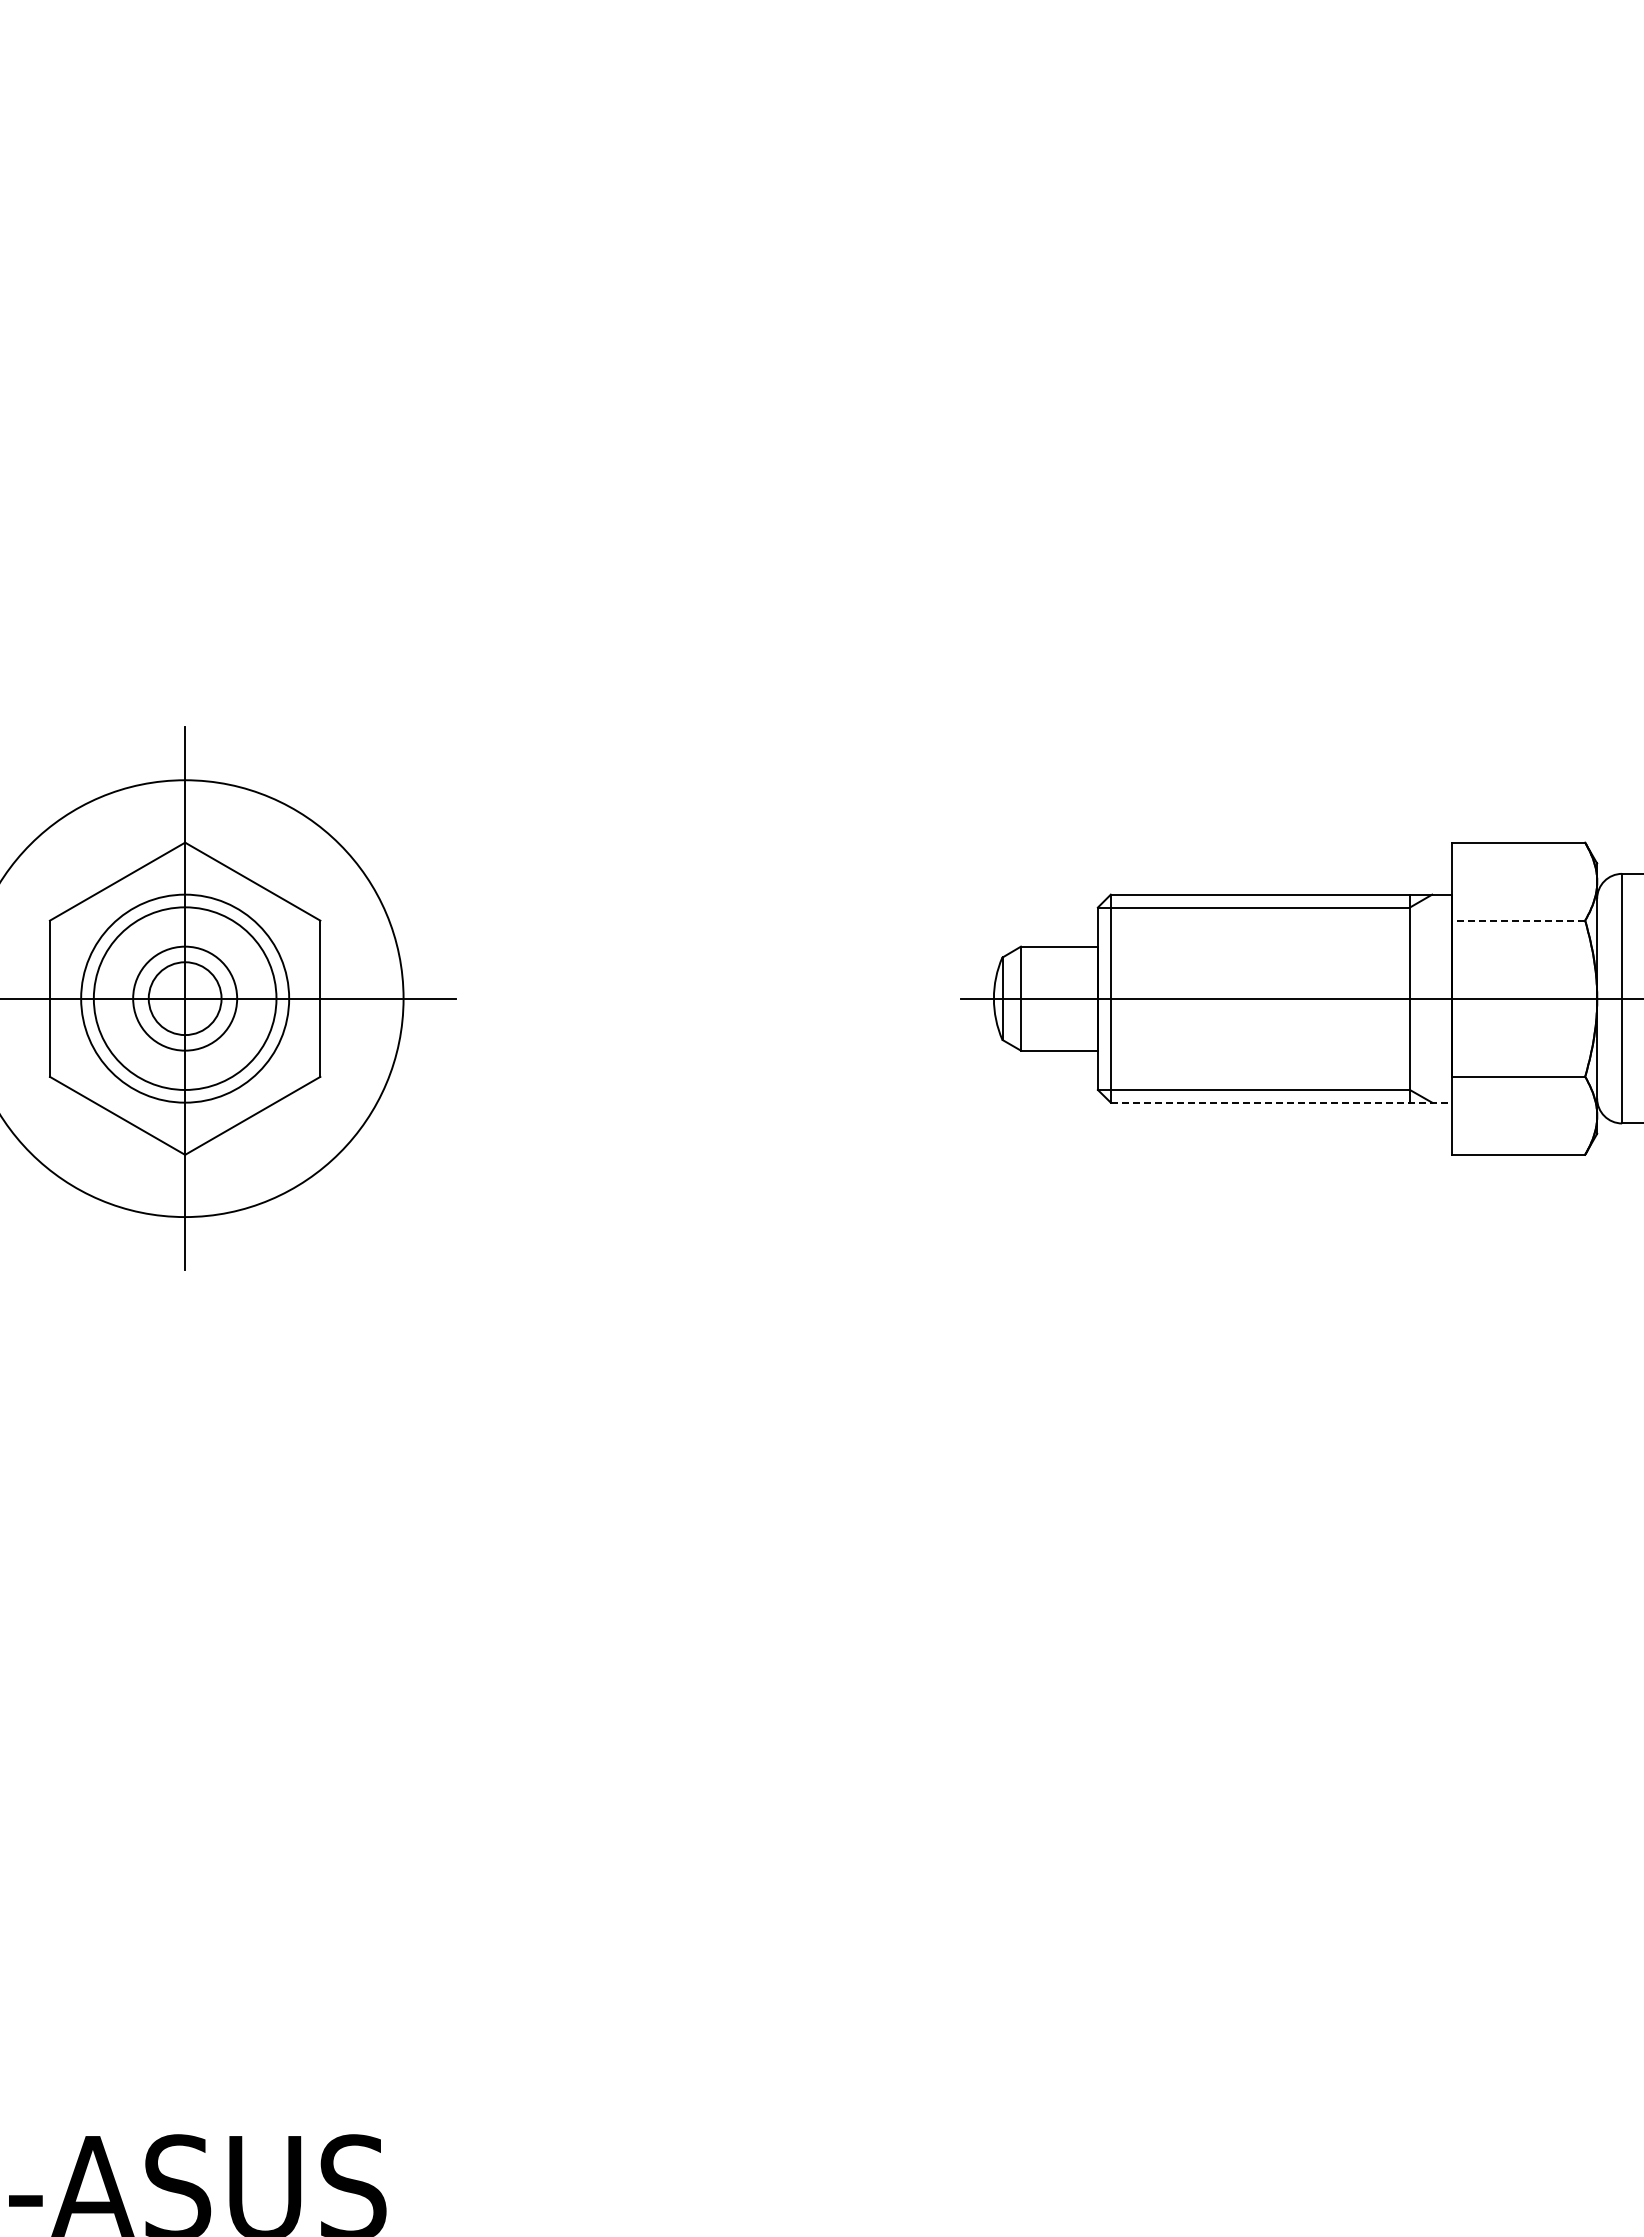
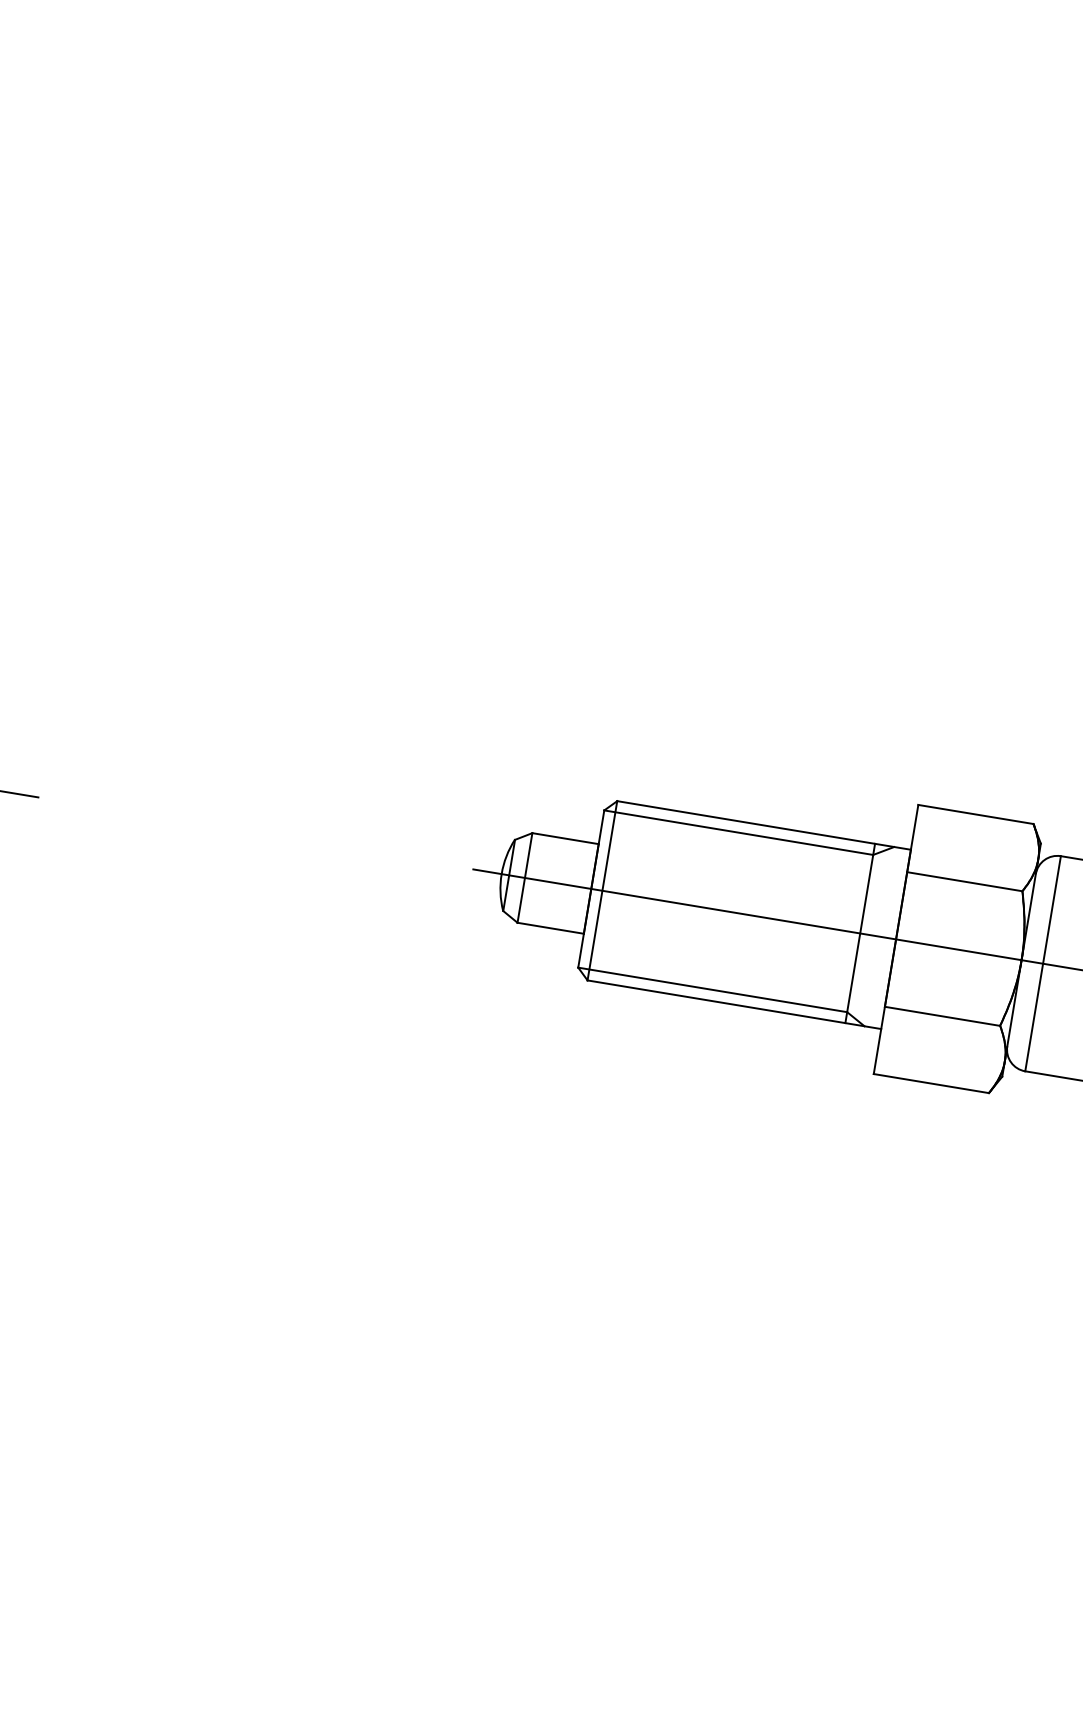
line: (1518, 920) -> (964, 881), dashed -> solid
line: (1281, 1102) -> (734, 1004), dashed -> solid

